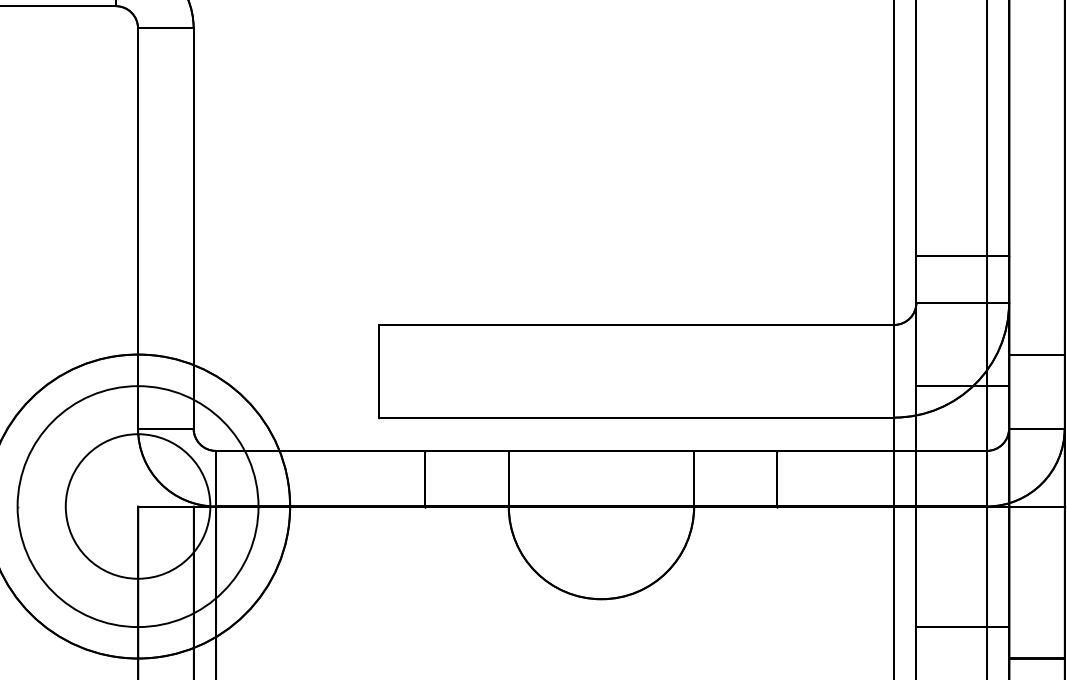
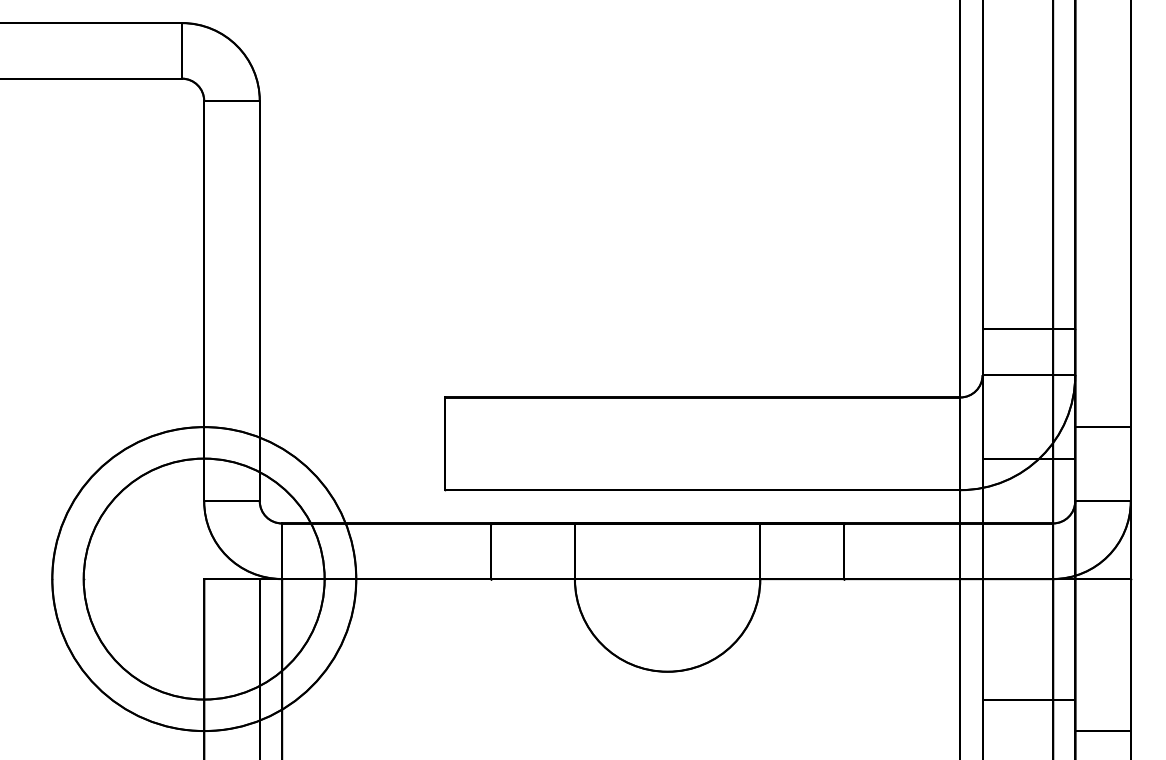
circle: (137, 505) -> (203, 578), size x1.67

